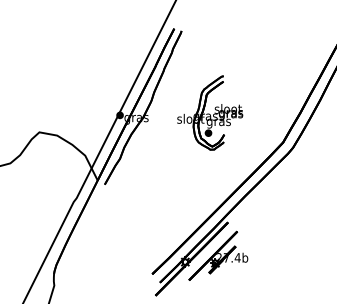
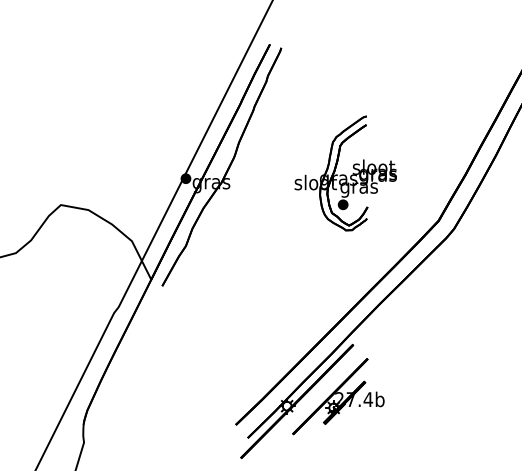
part: (210, 112) -> (346, 172), moved

